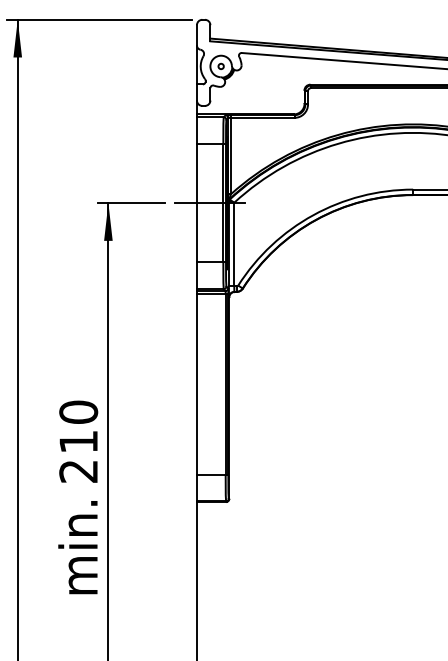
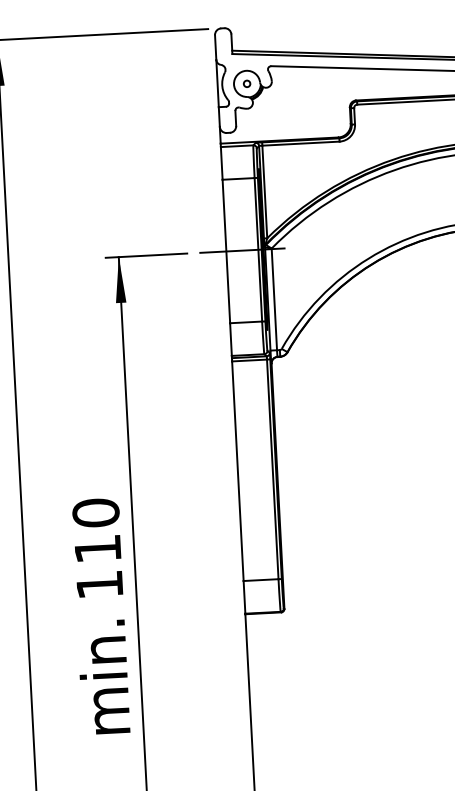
text: (78, 471) -> (99, 584), 210 -> 110

